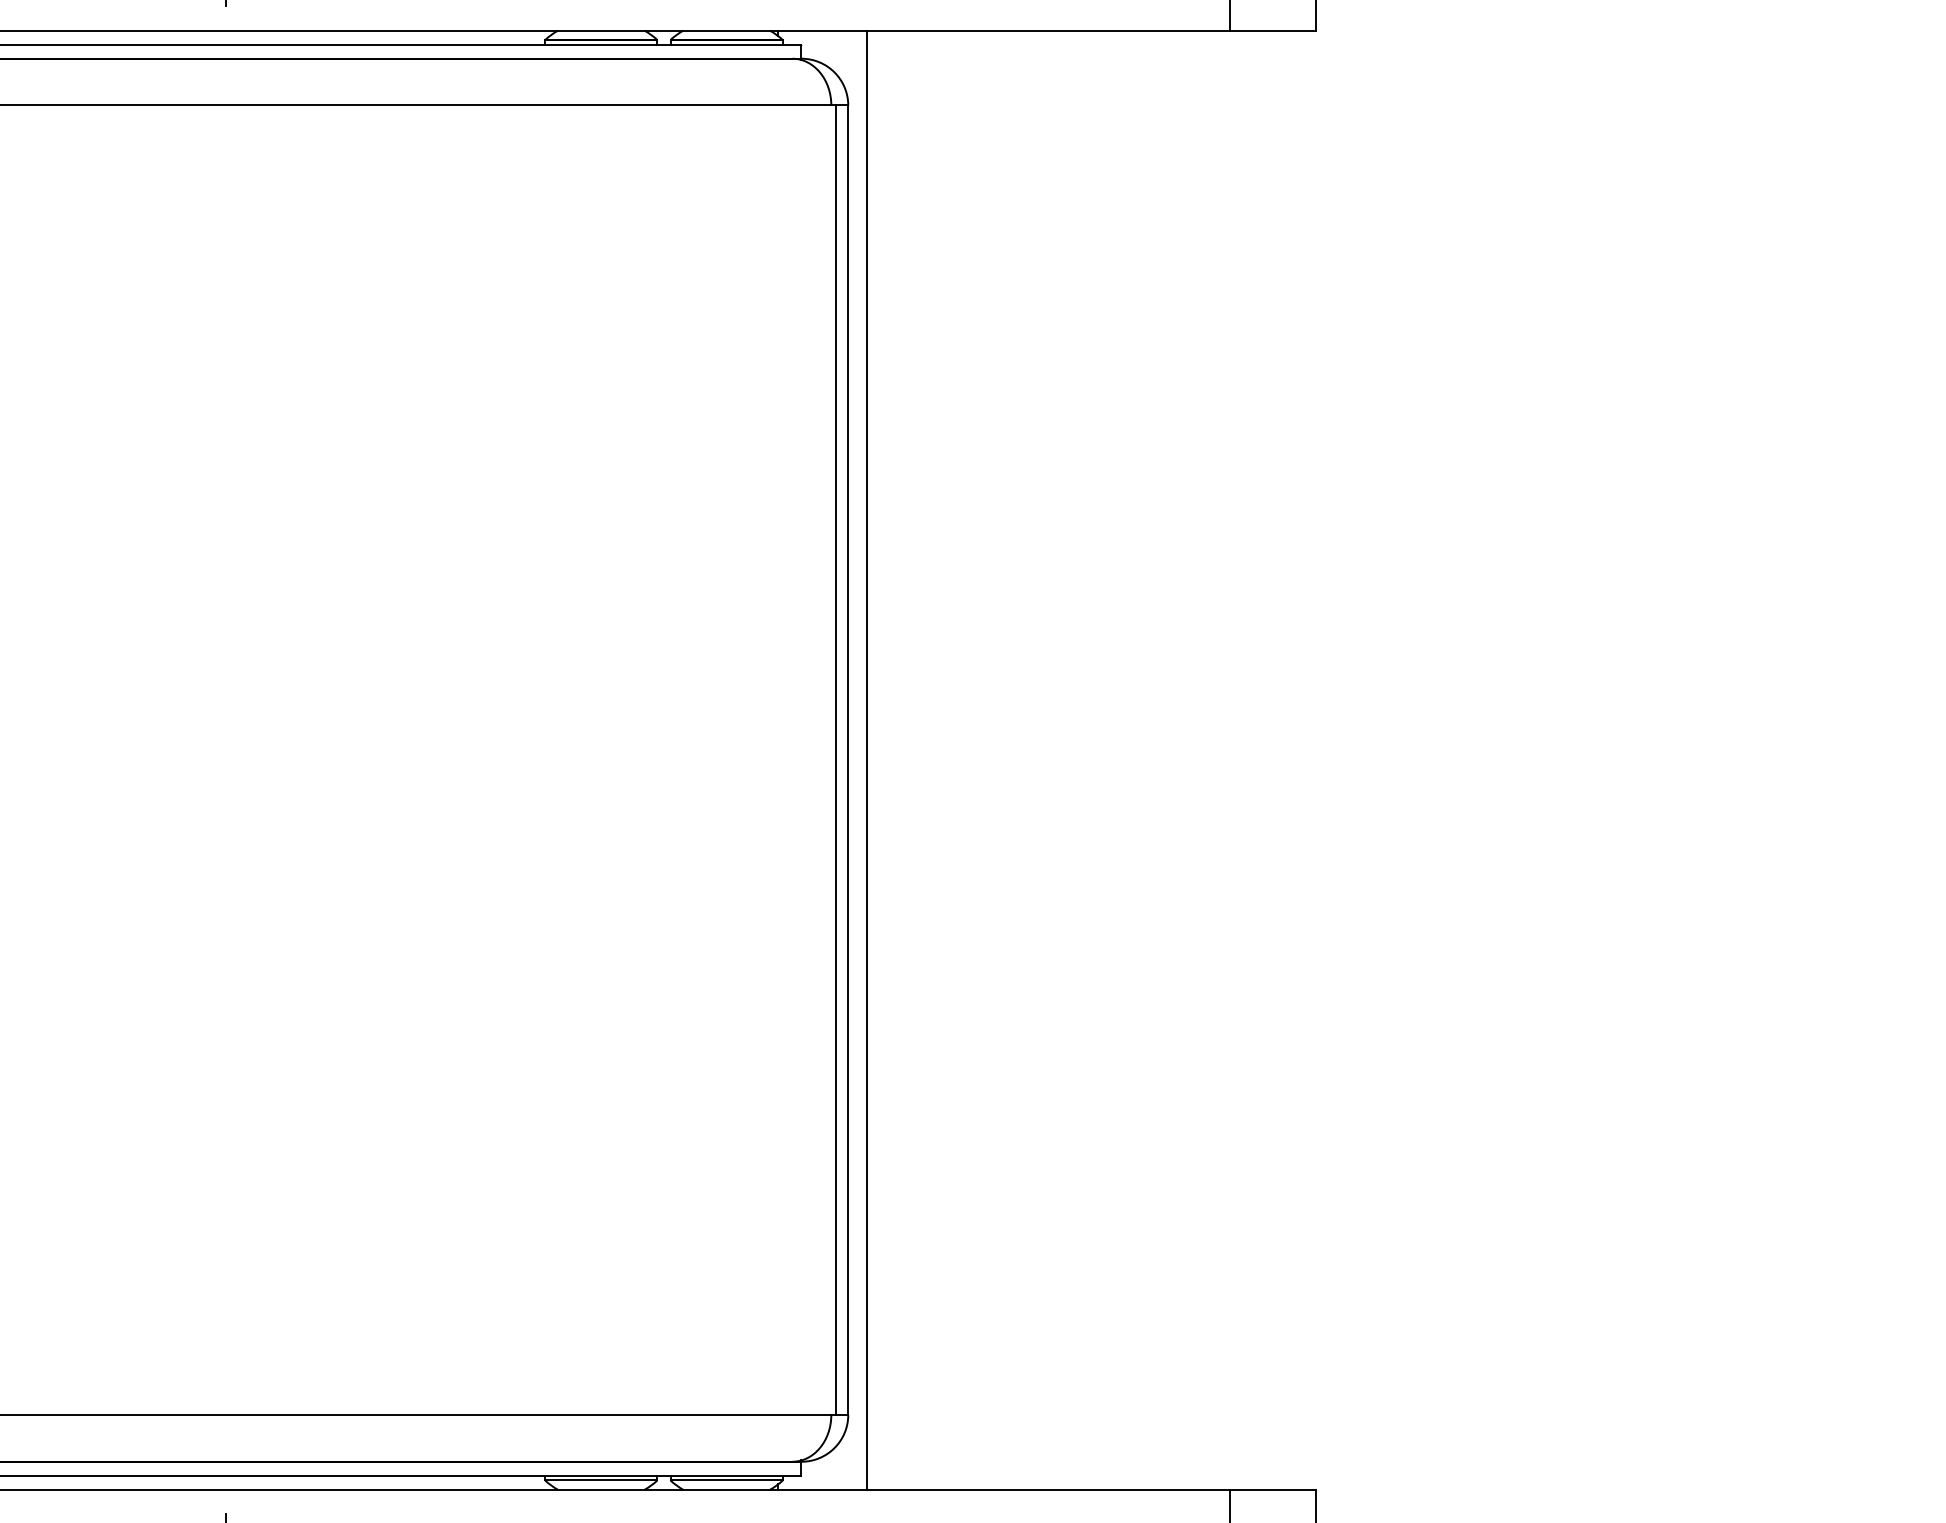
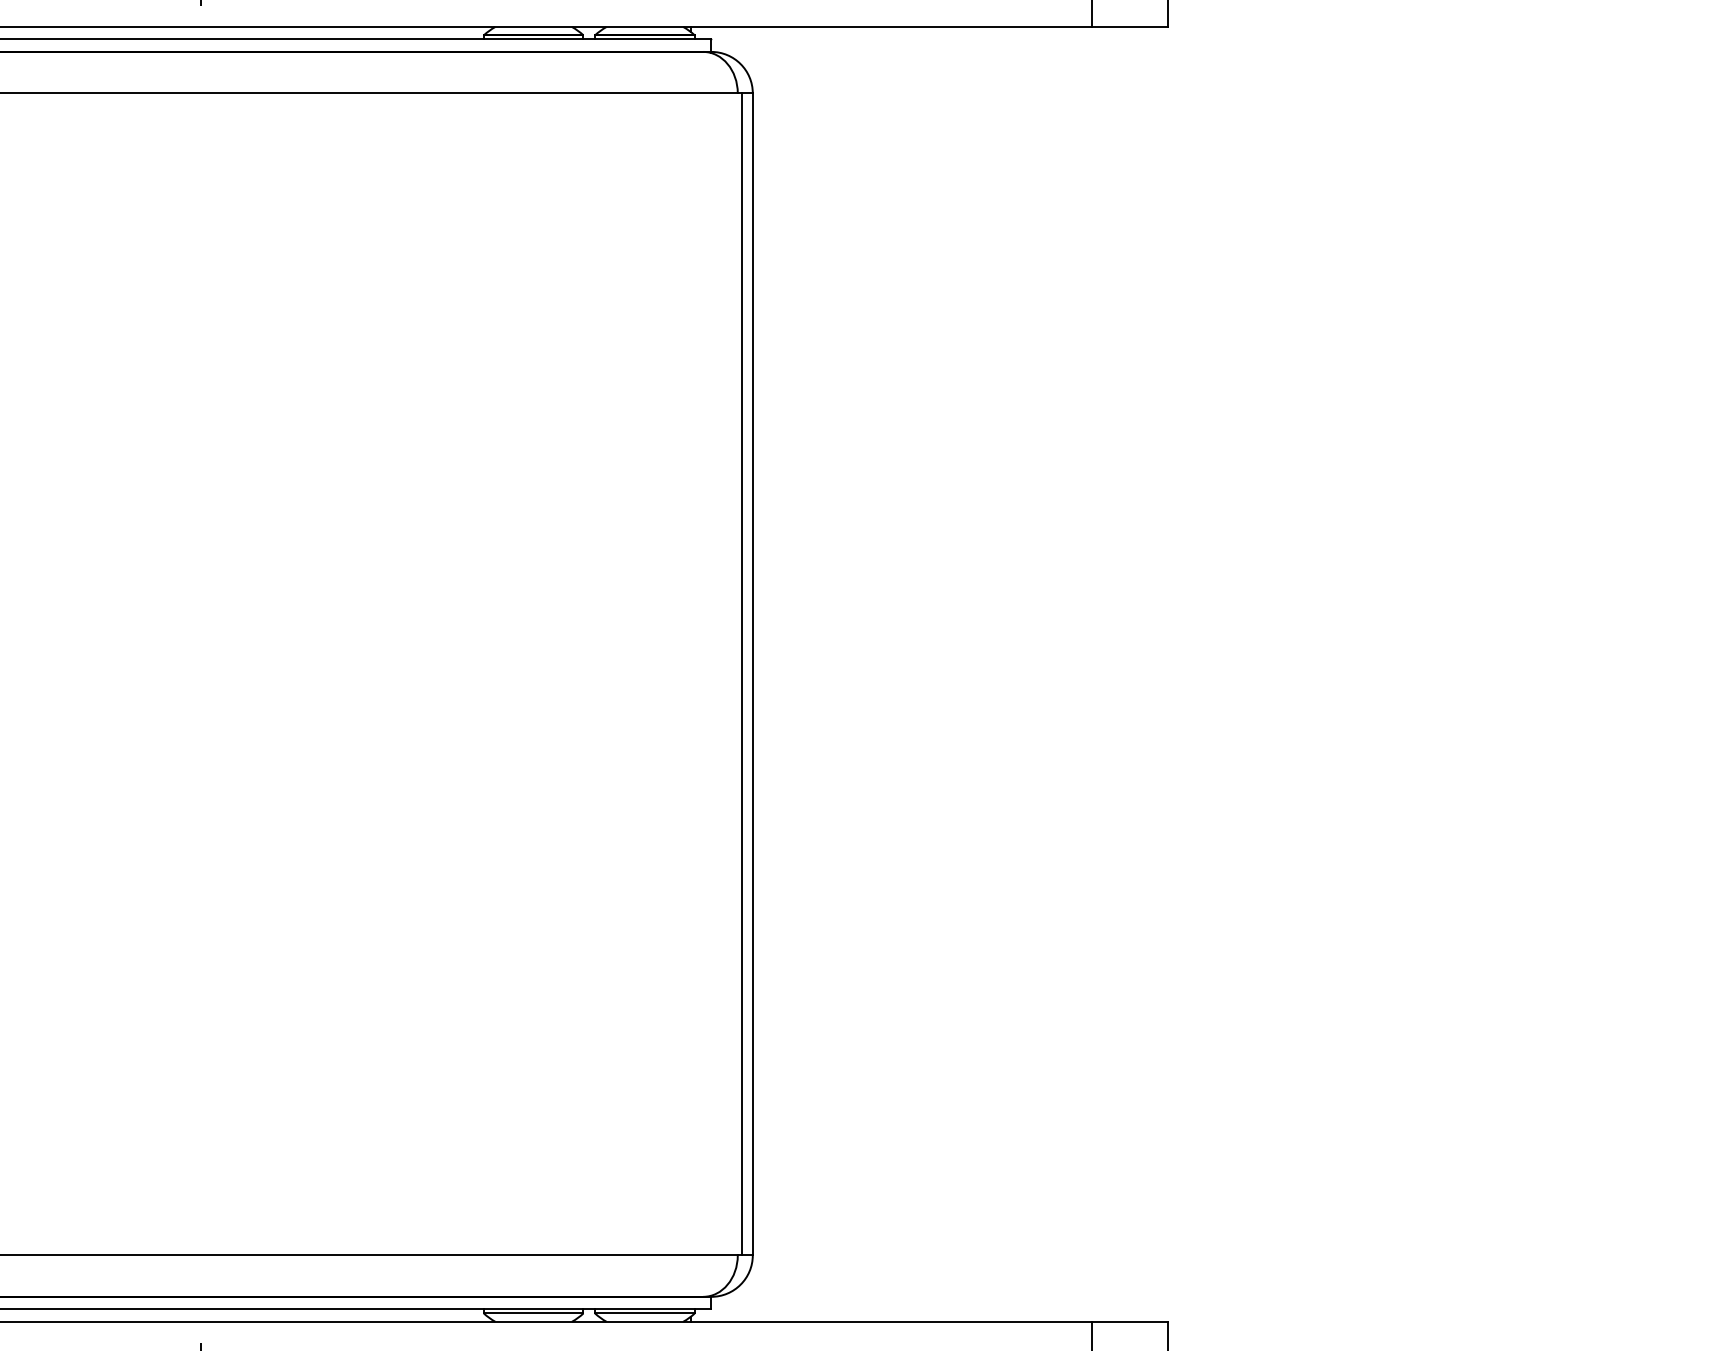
line: (867, 760) -> (769, 674), removed

